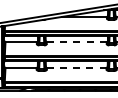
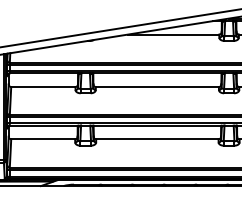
line: (76, 42) -> (156, 87), dashed -> solid
line: (76, 67) -> (156, 138), dashed -> solid

